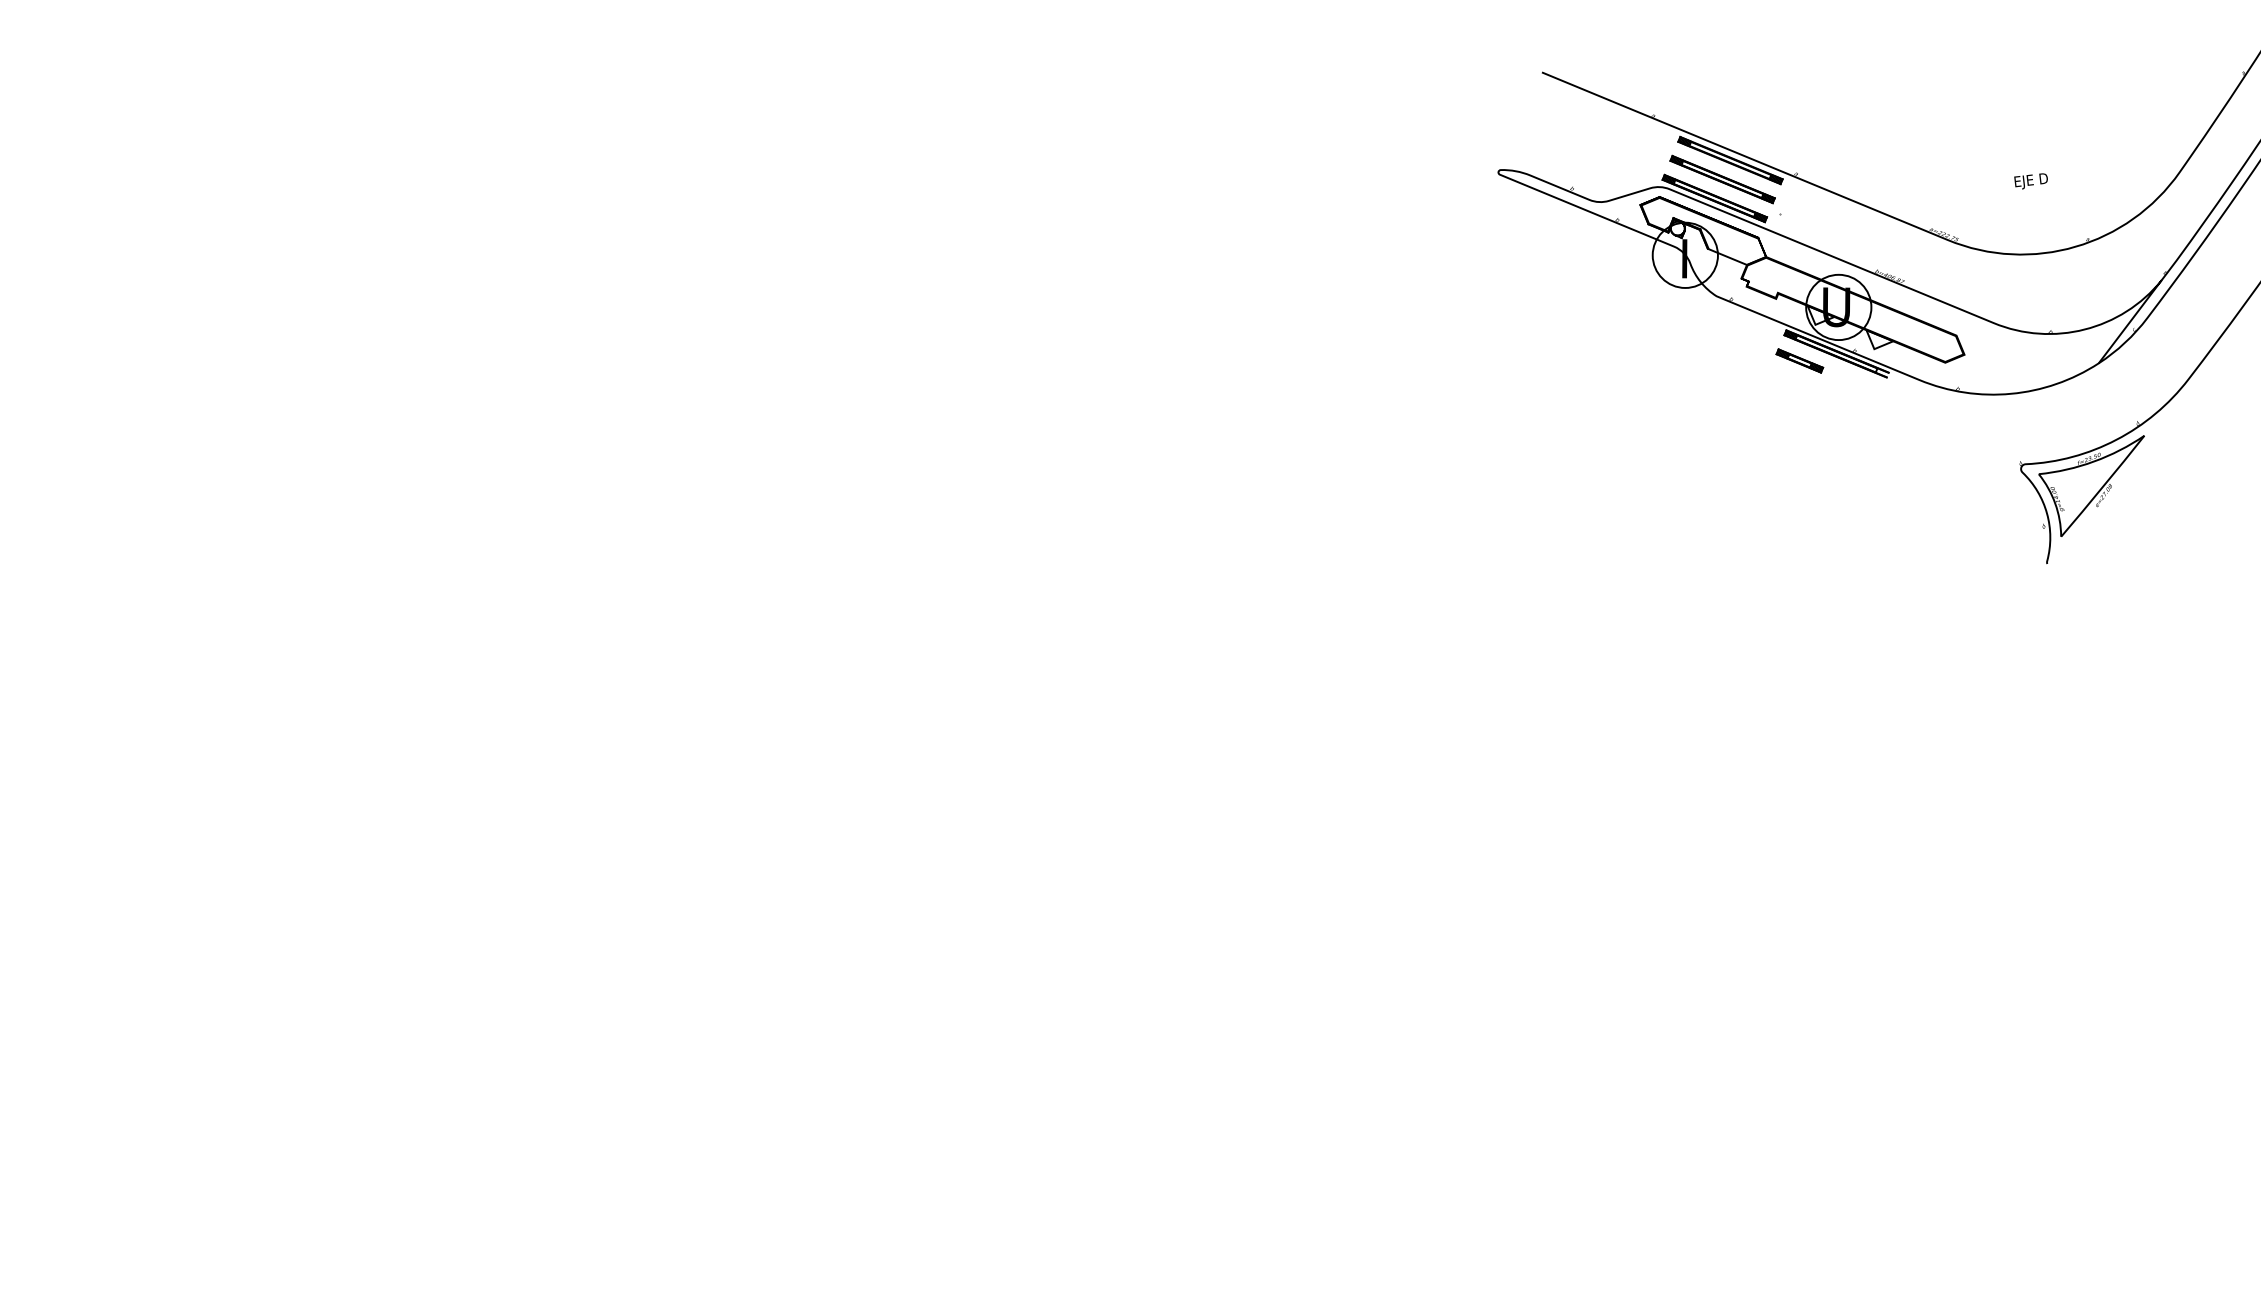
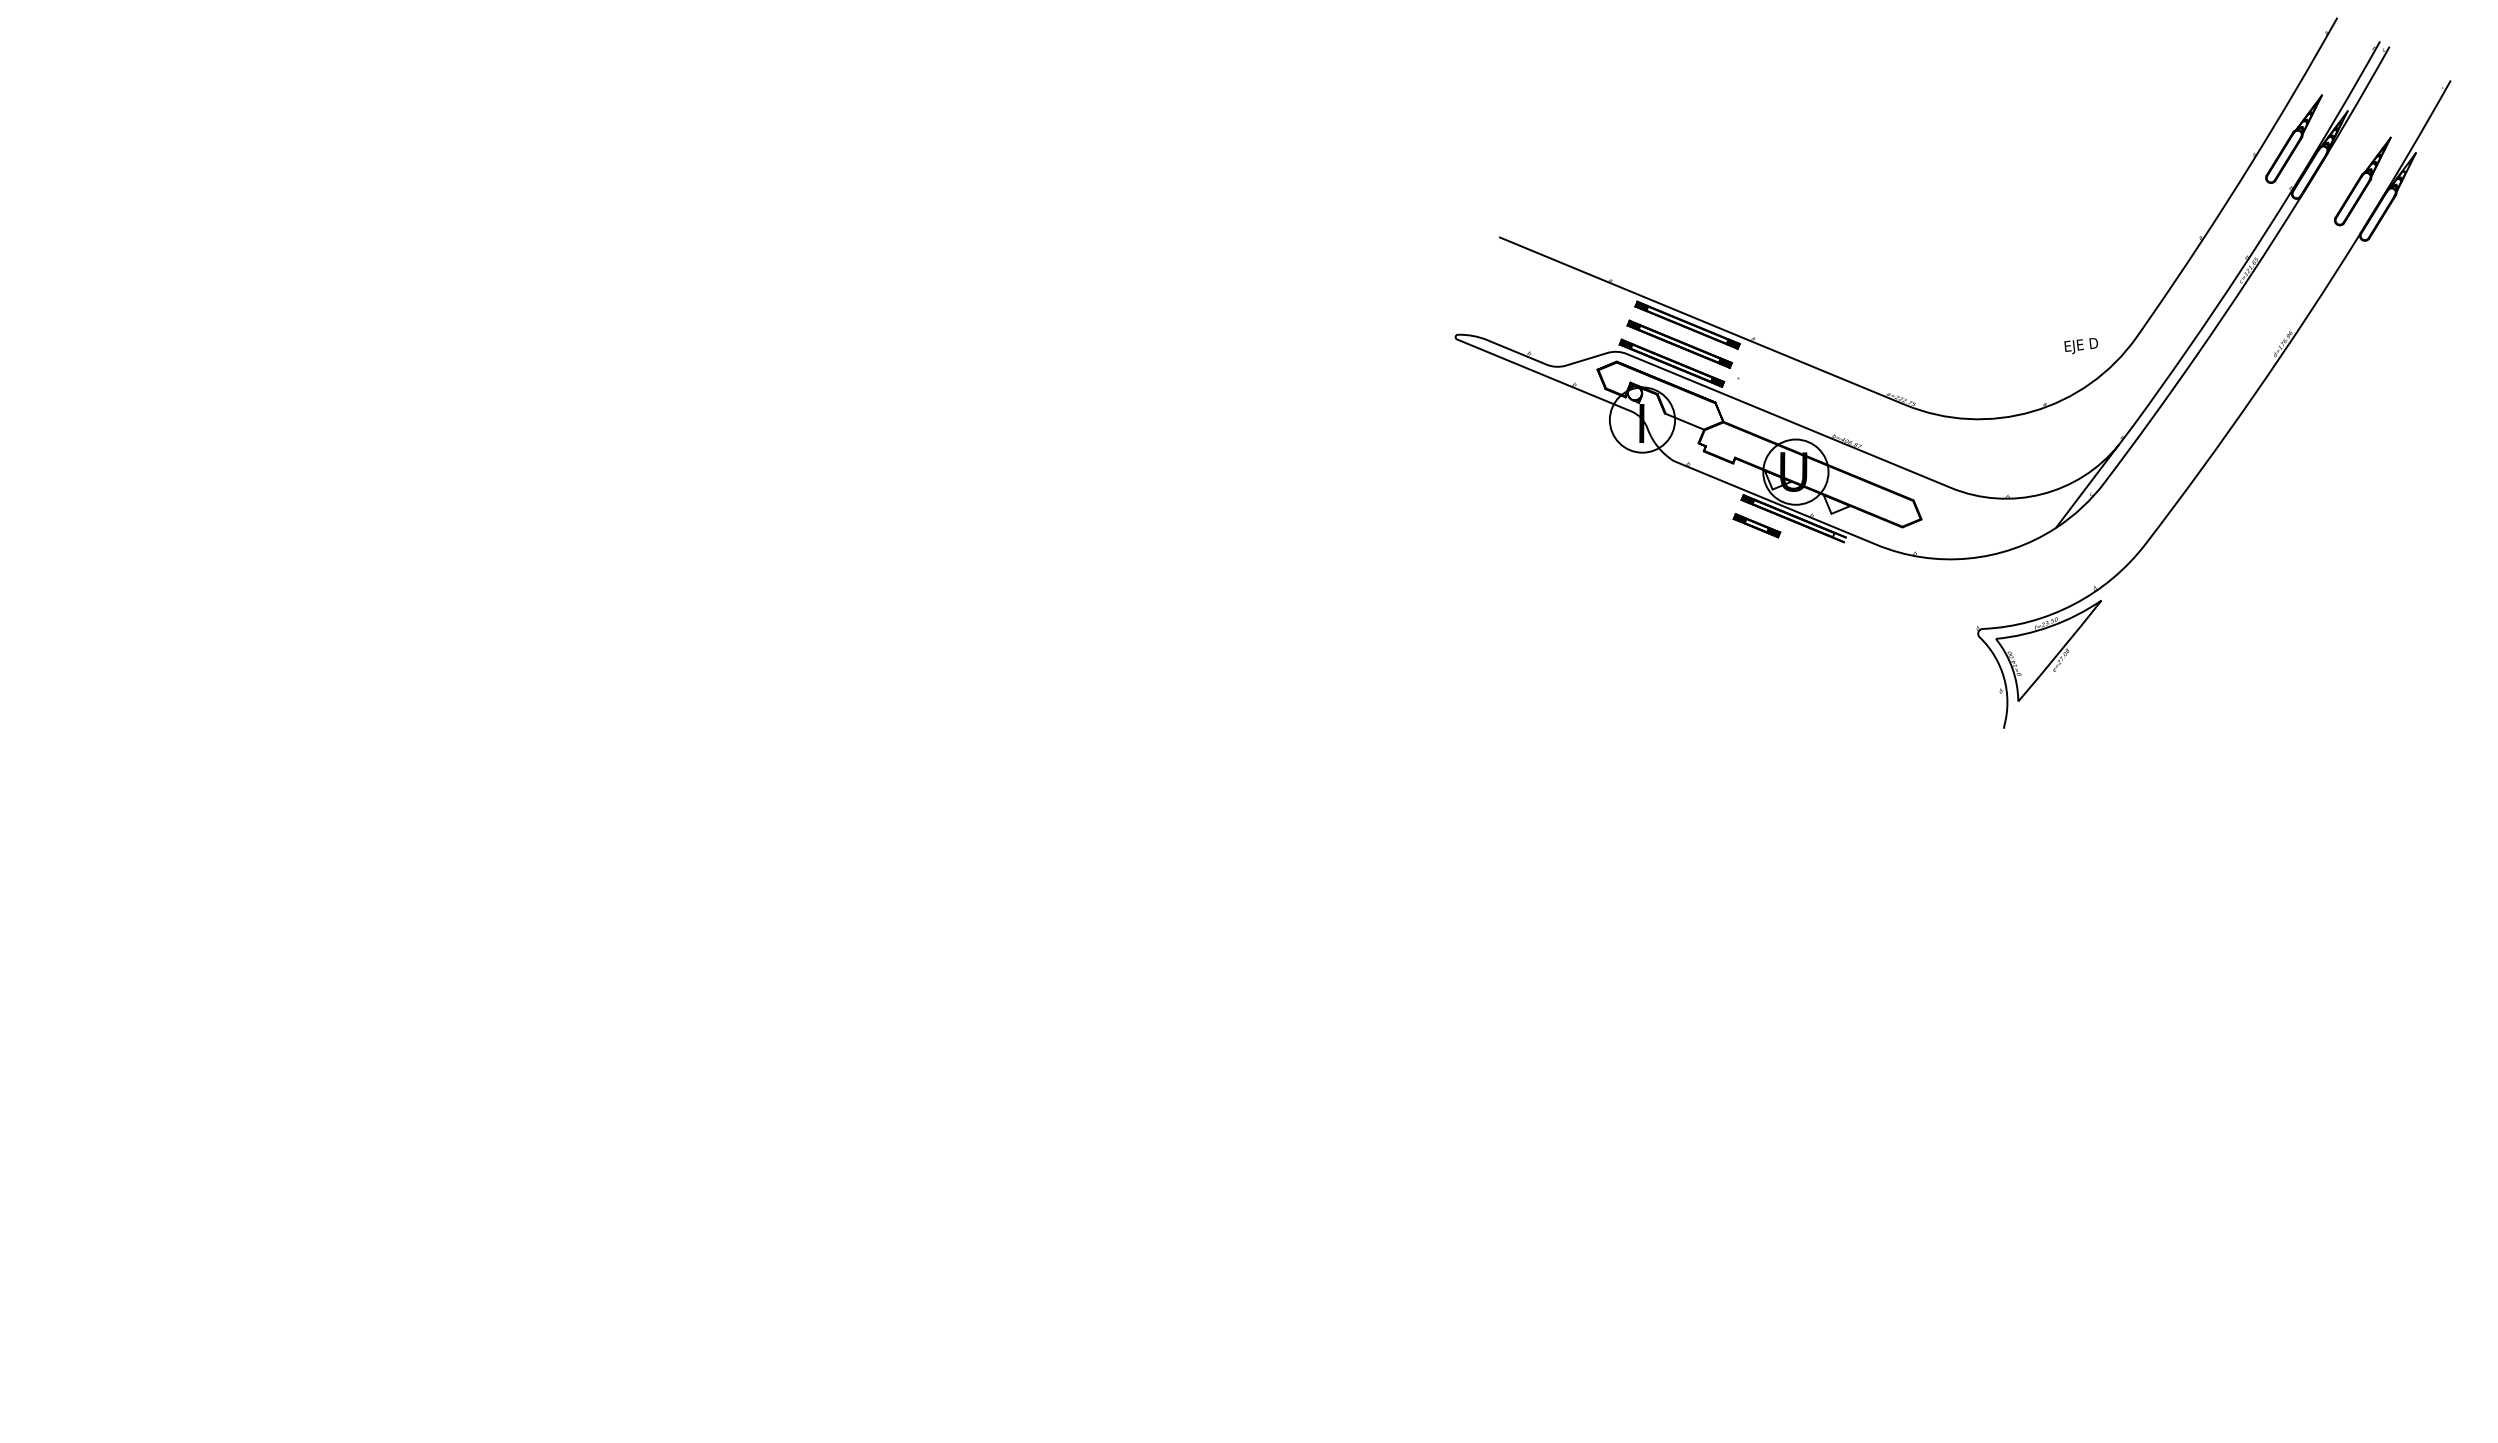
text: (2030, 181) -> (2080, 346), moved

